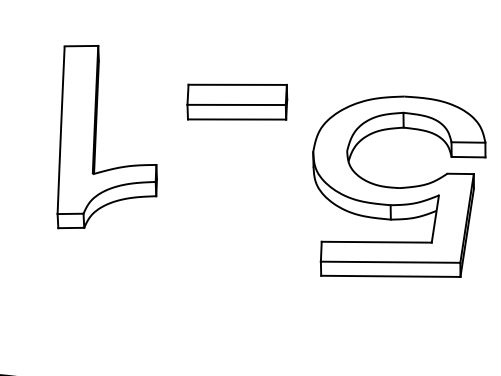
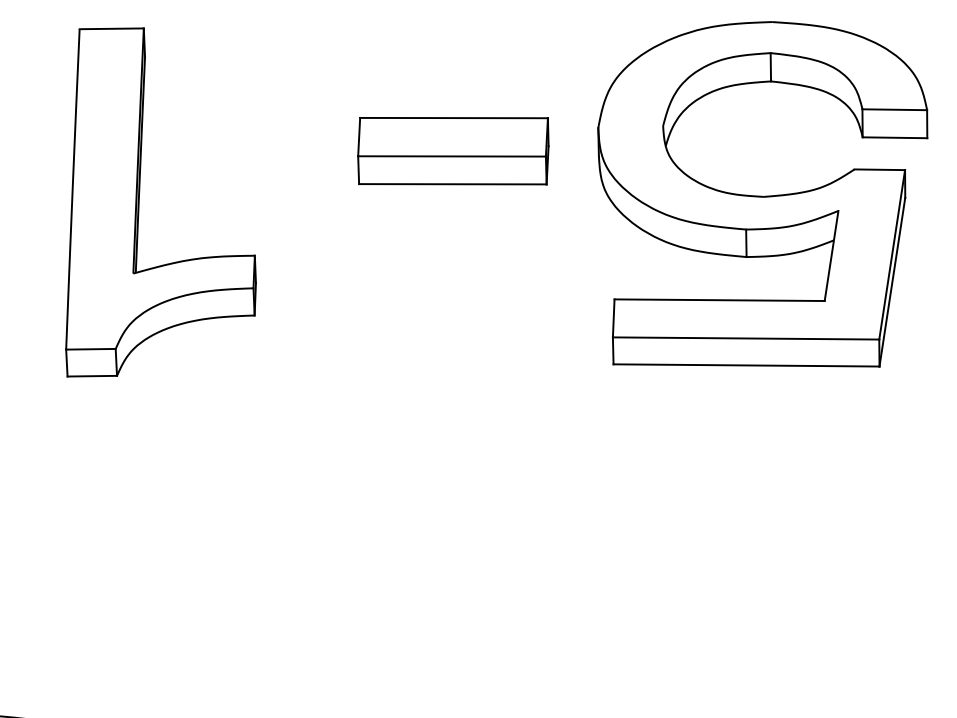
part: (237, 101) -> (453, 149), moved
part: (96, 137) -> (140, 203), moved
part: (399, 186) -> (763, 193), moved

